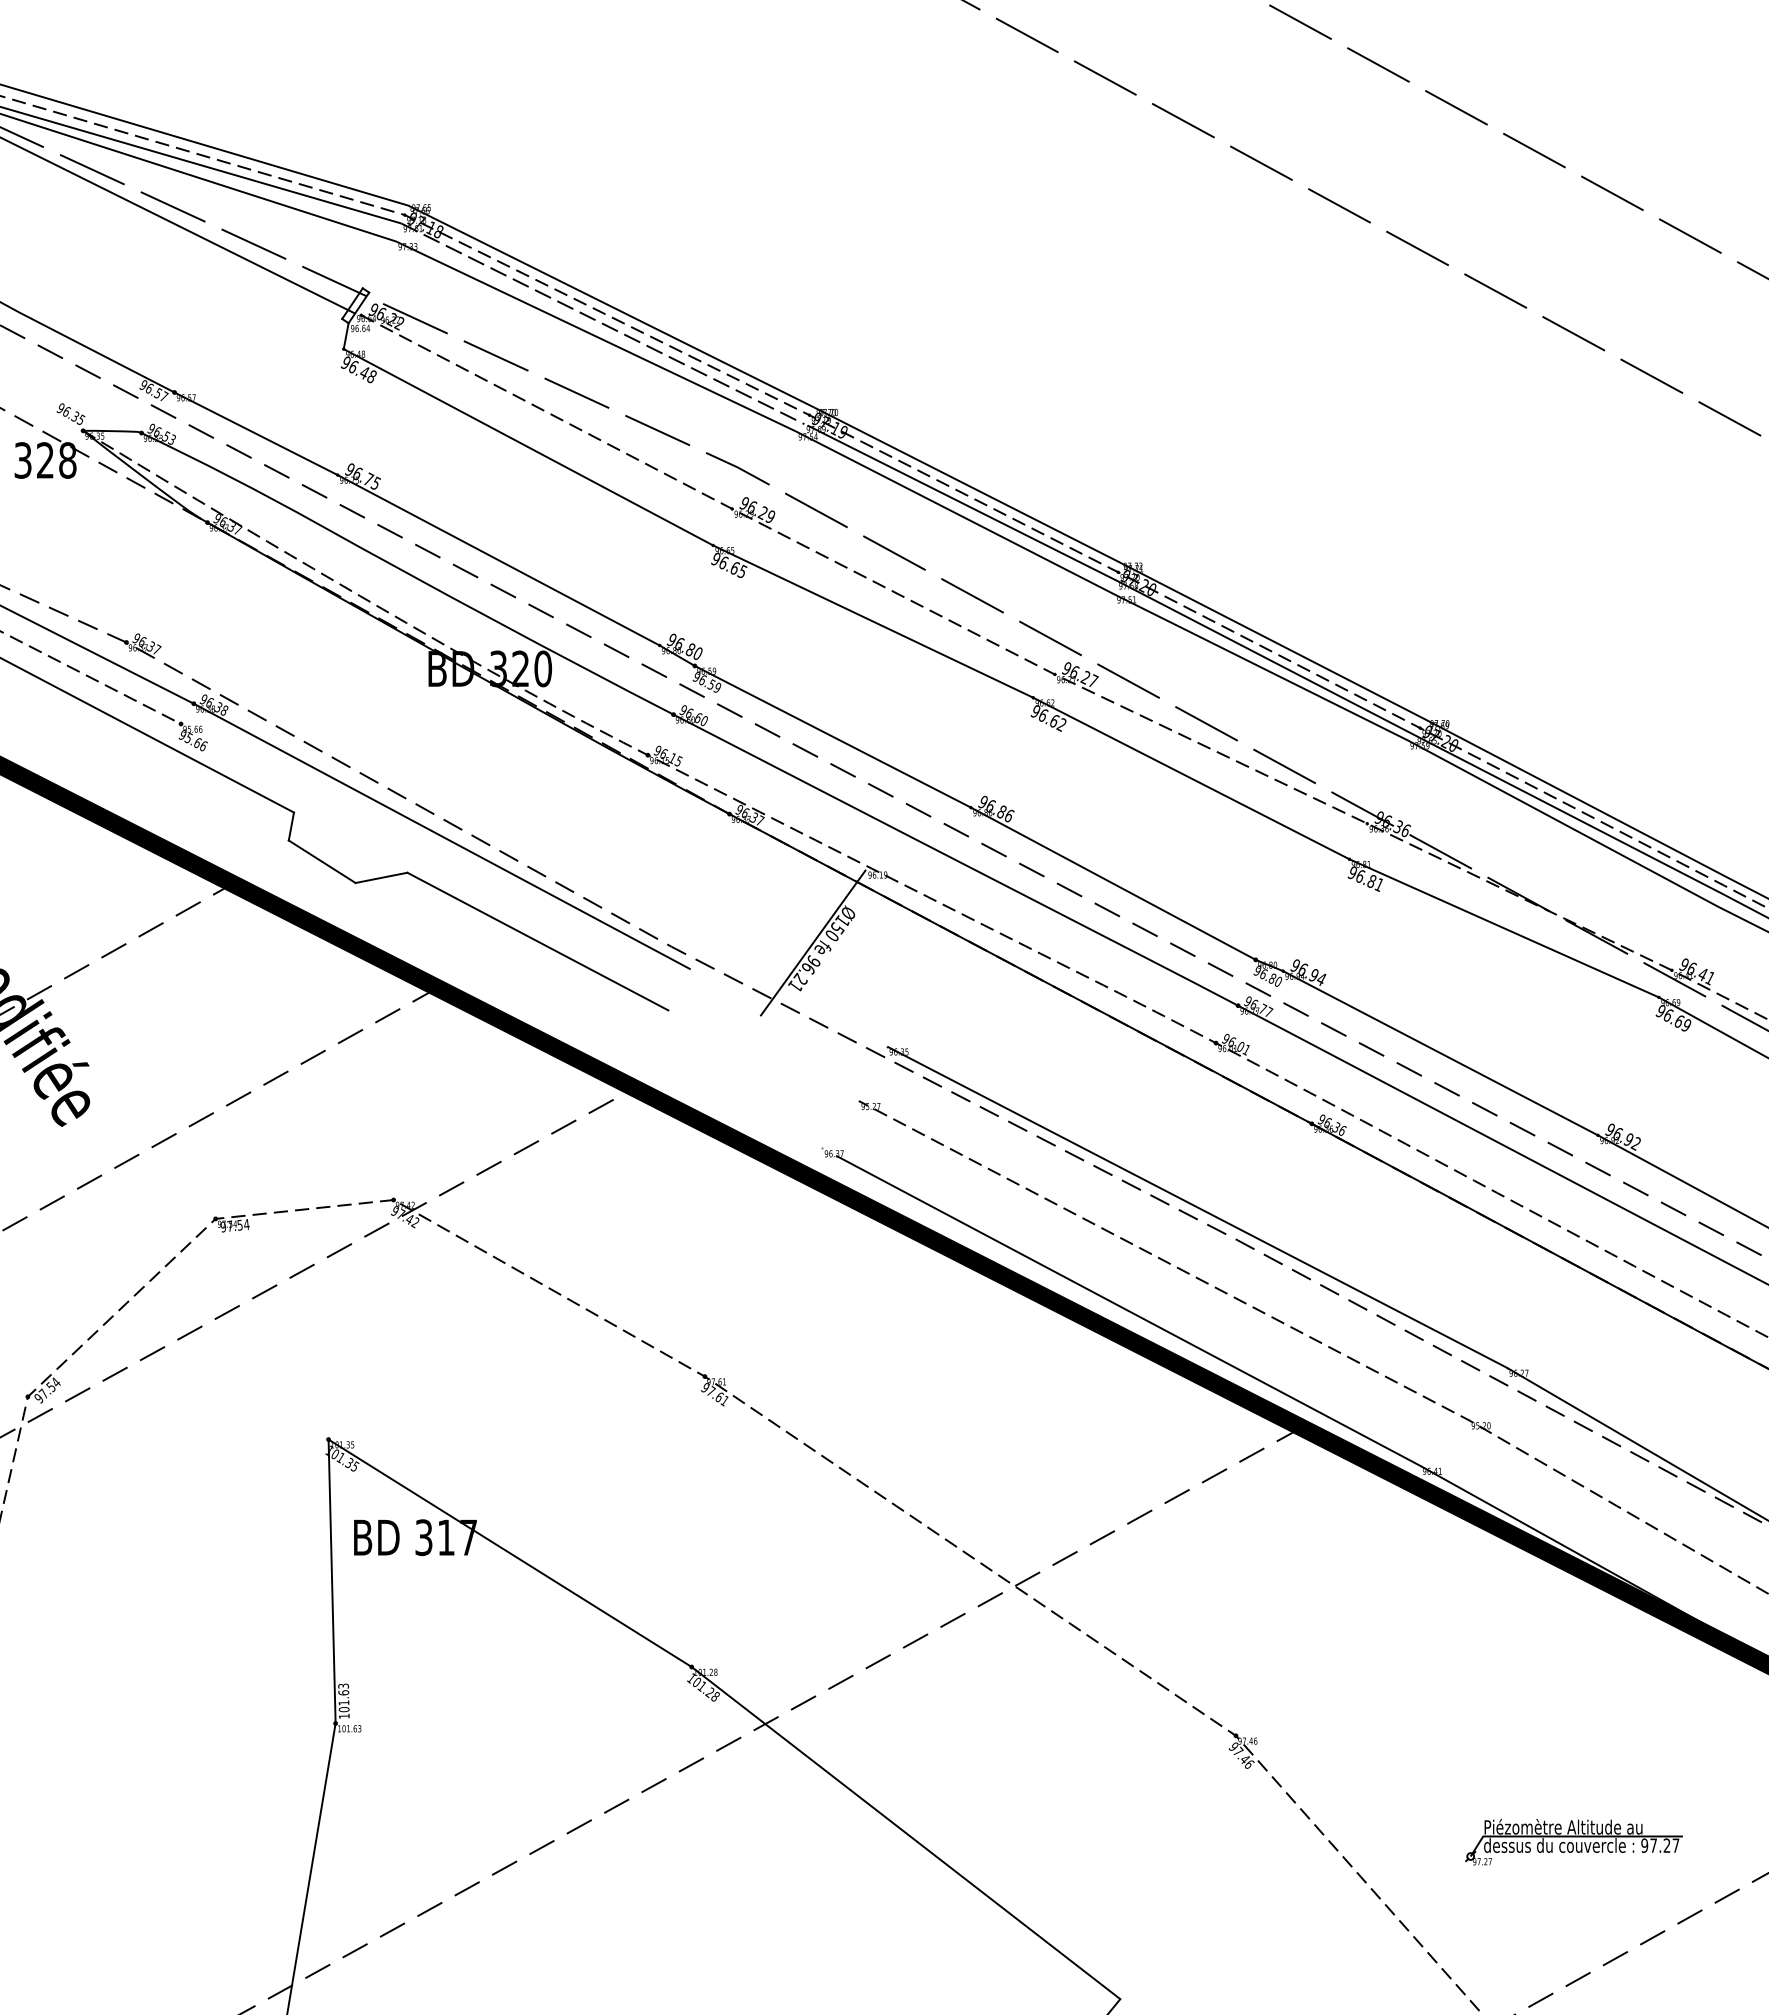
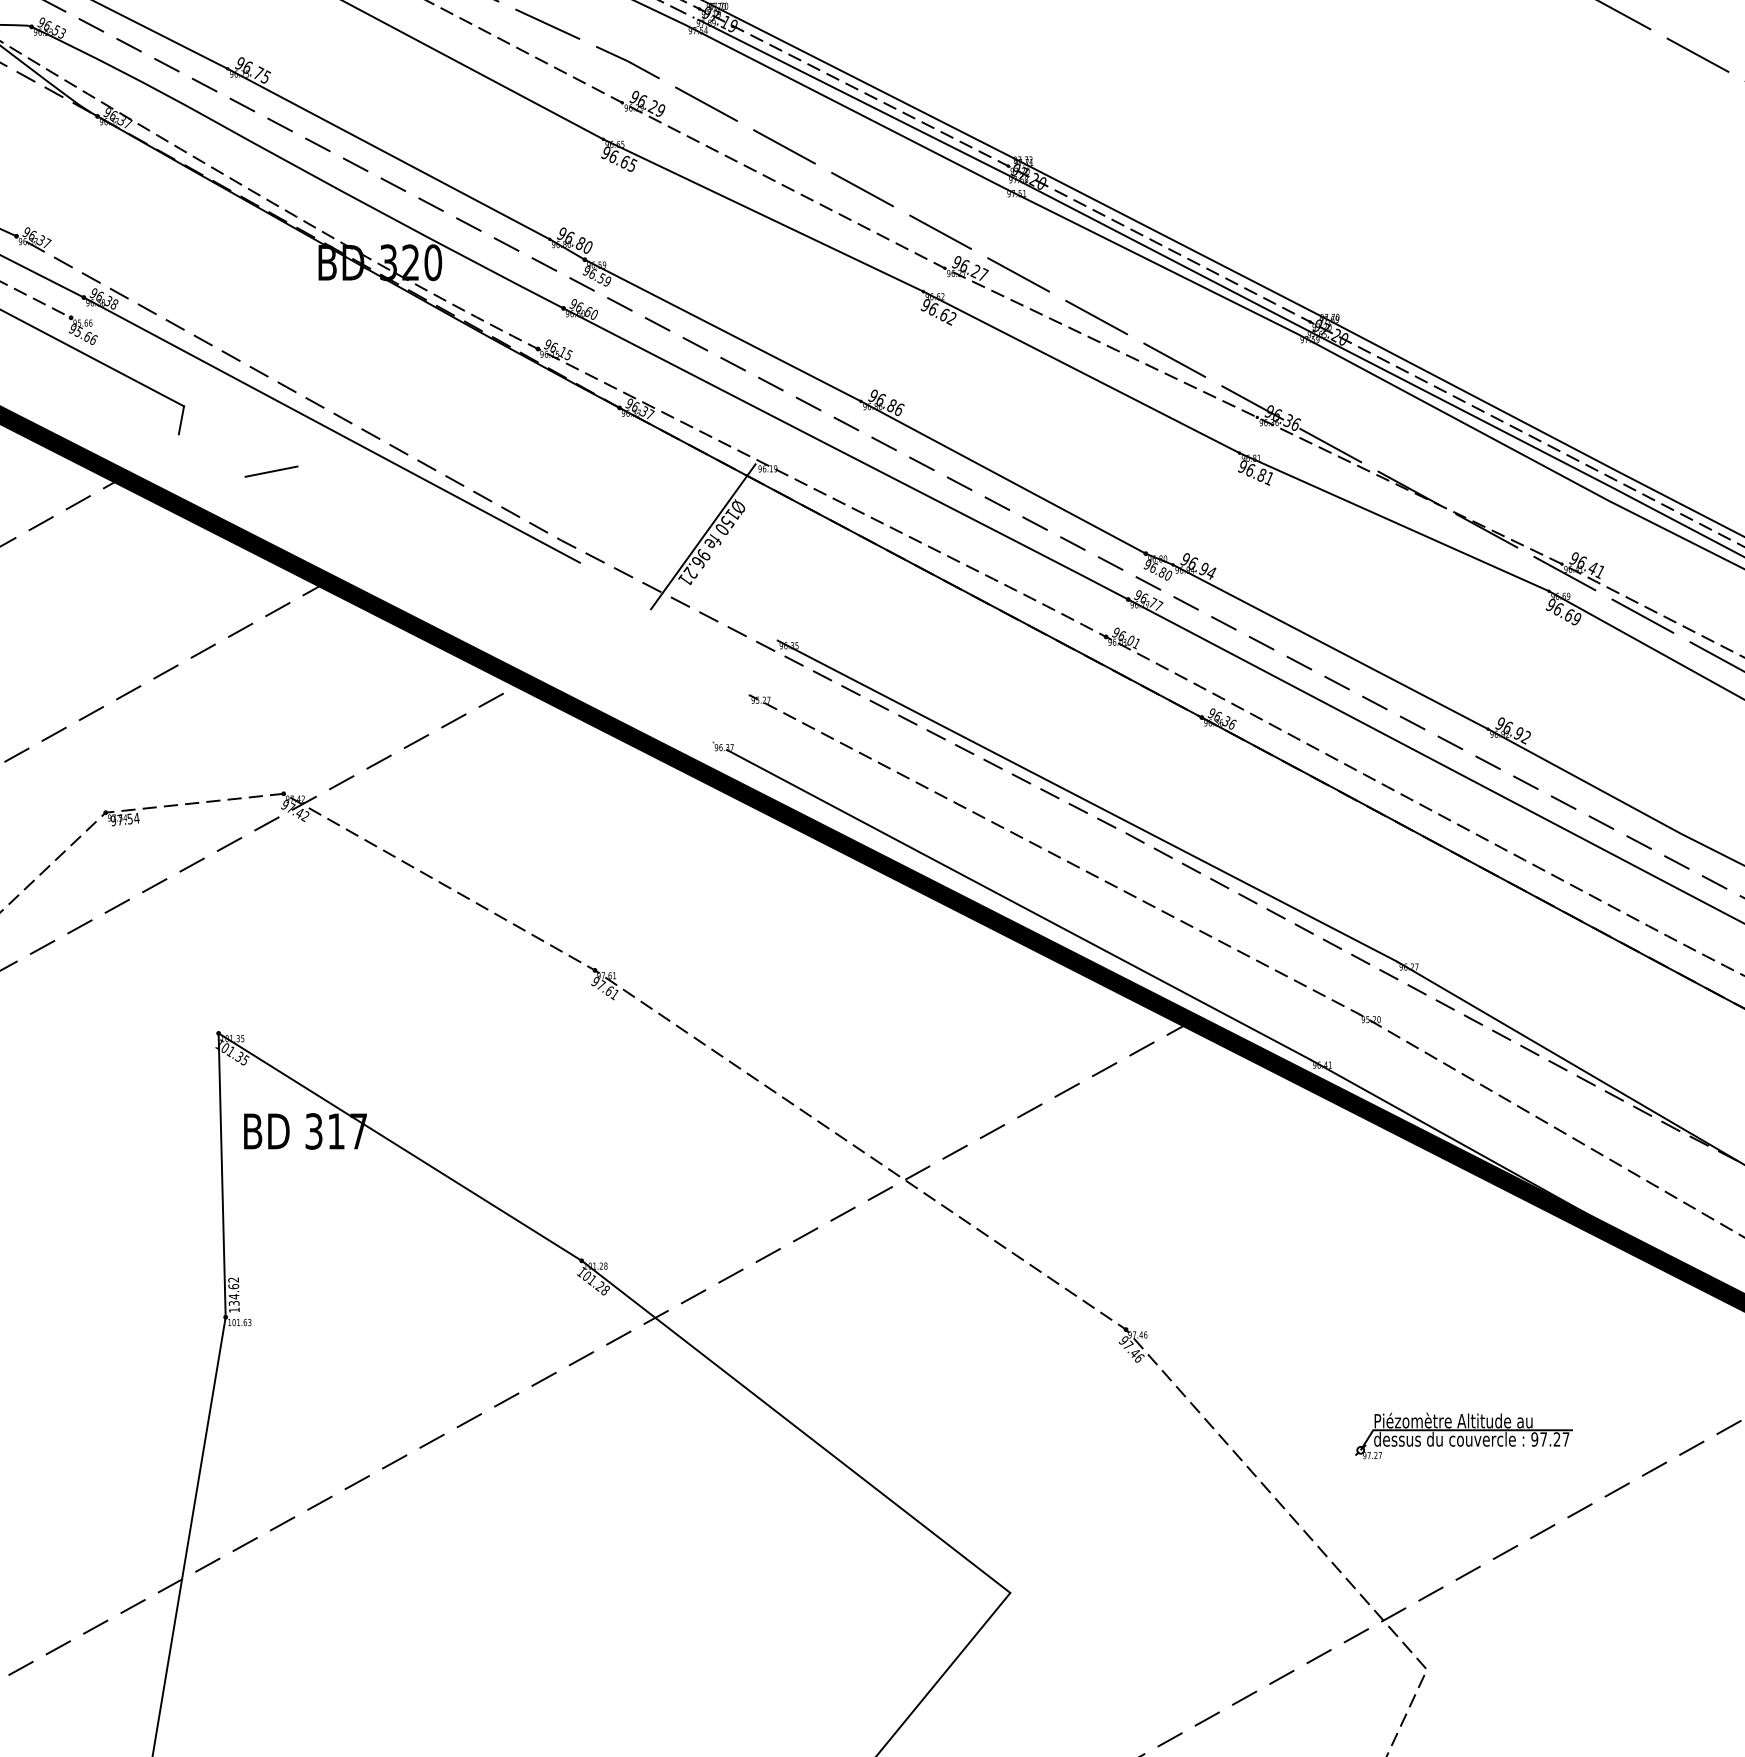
line: (321, 861) -> (211, 455), removed
line: (537, 941) -> (427, 535), removed
text: (343, 1697) -> (233, 1291), 101.63 -> 134.62

